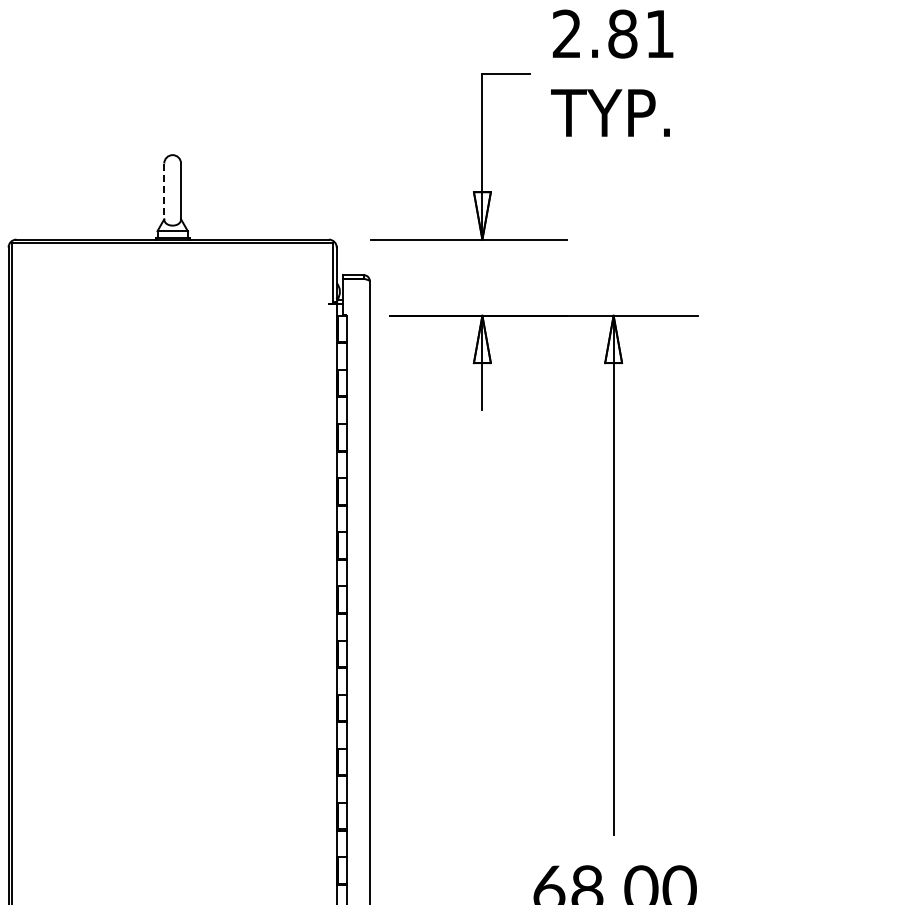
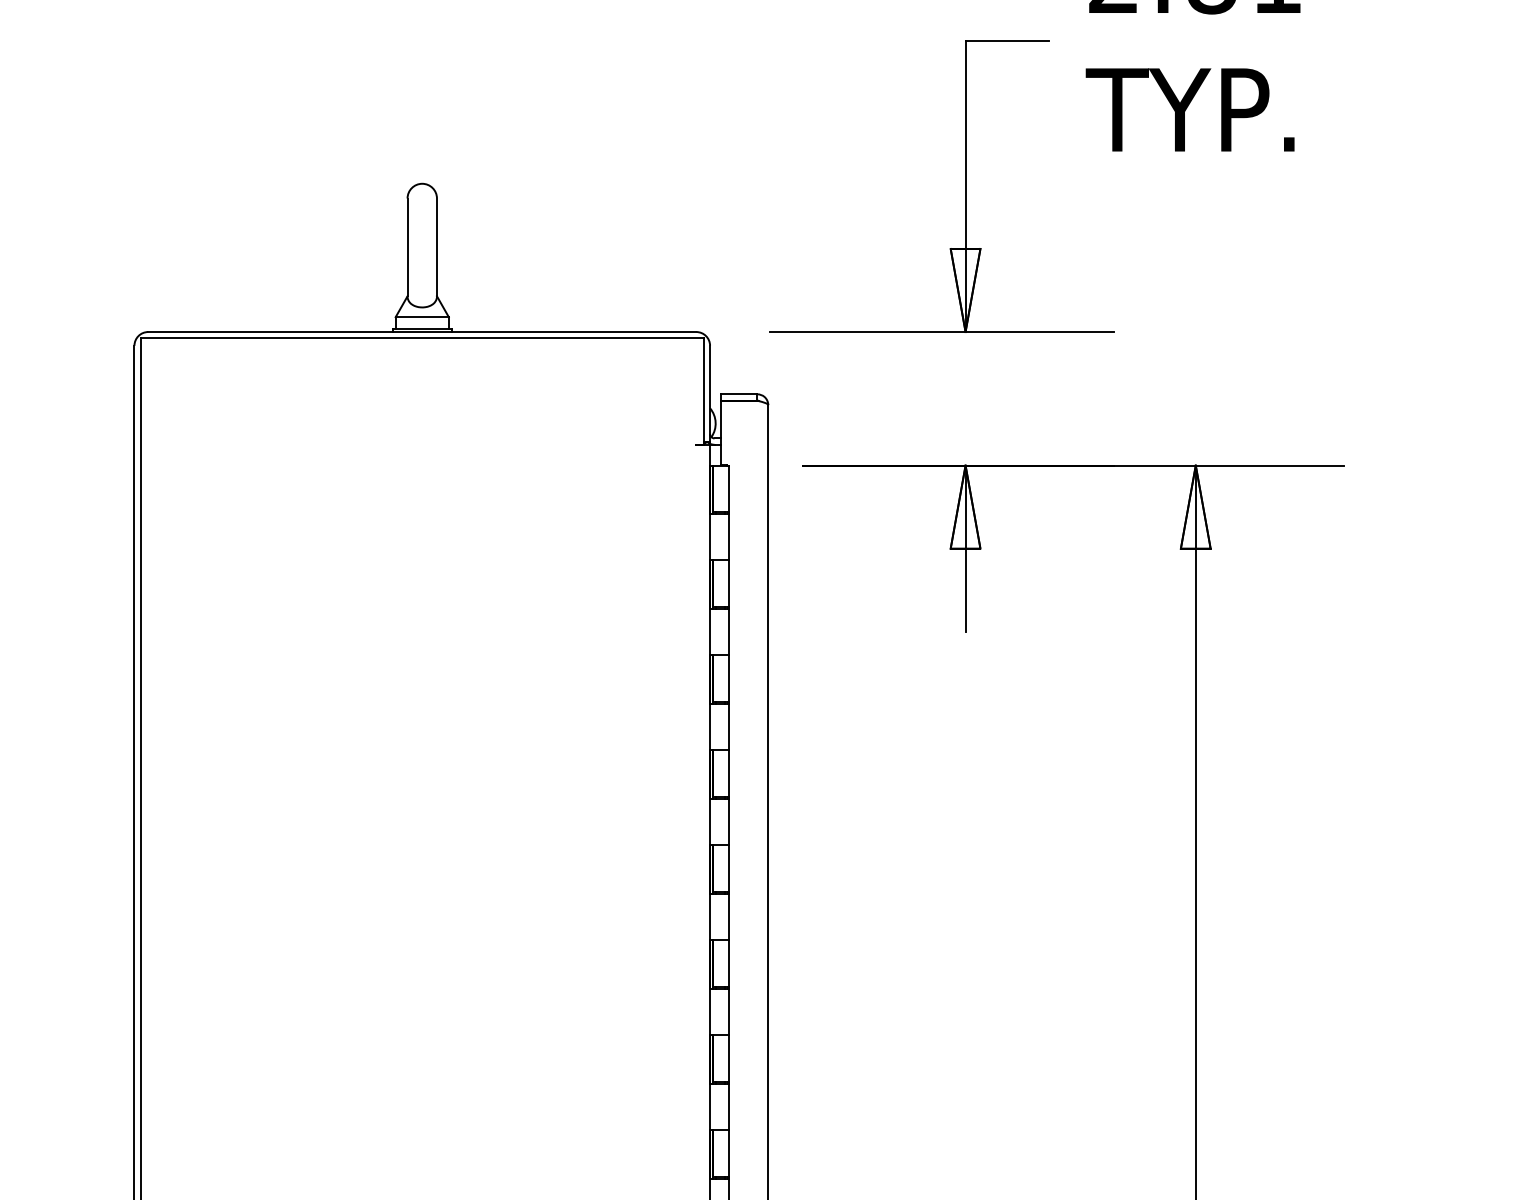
line: (164, 191) -> (407, 247), dashed -> solid

